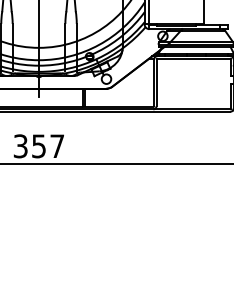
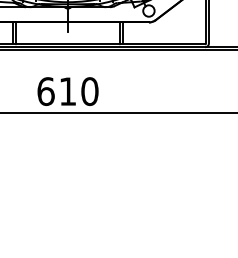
text: (38, 146) -> (67, 91), 357 -> 610

